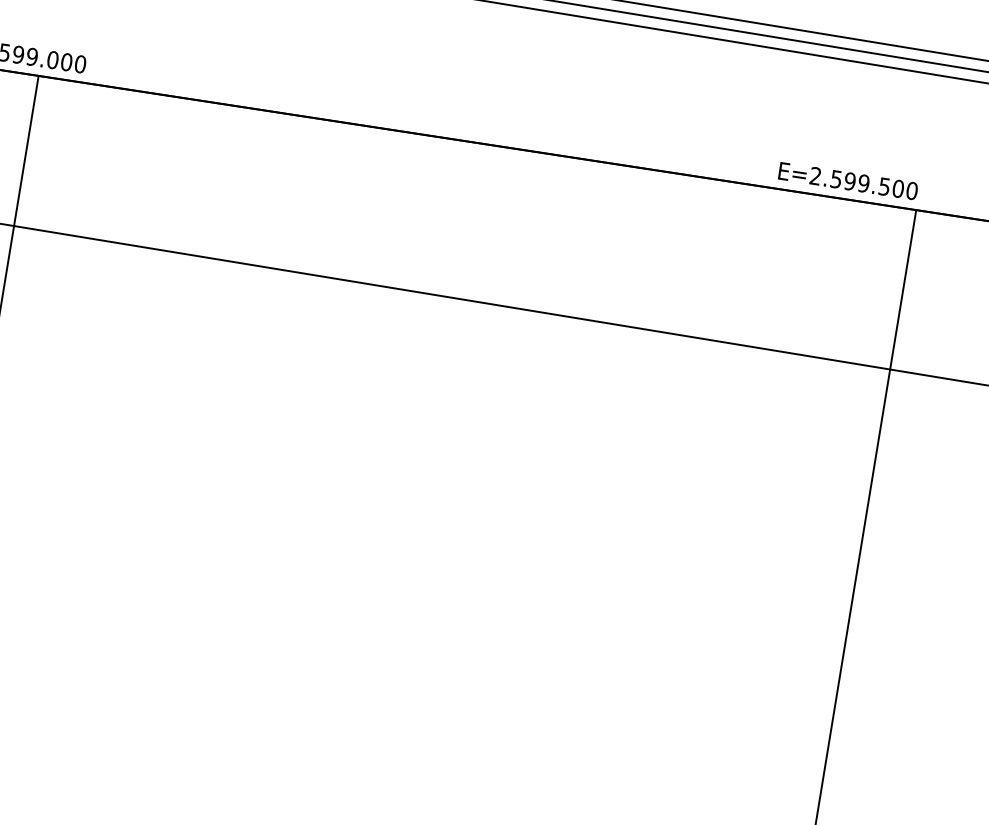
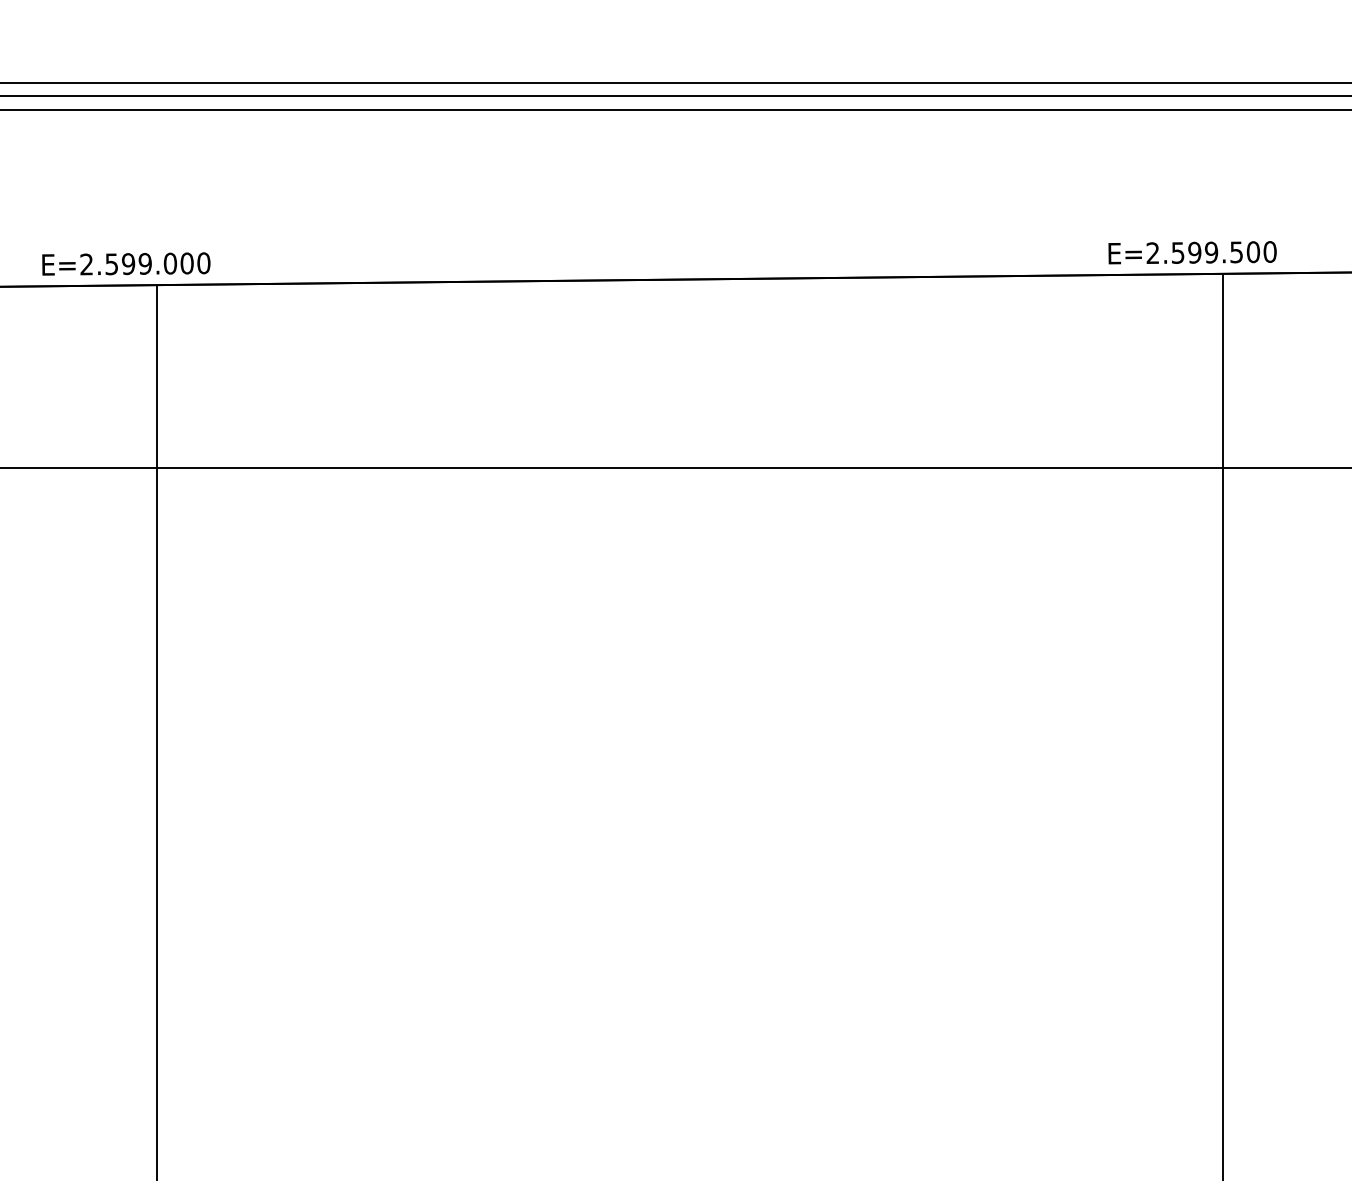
text: (848, 180) -> (1192, 252), moved

